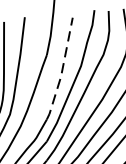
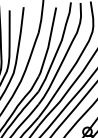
line: (62, 70) -> (49, 43), dashed -> solid

